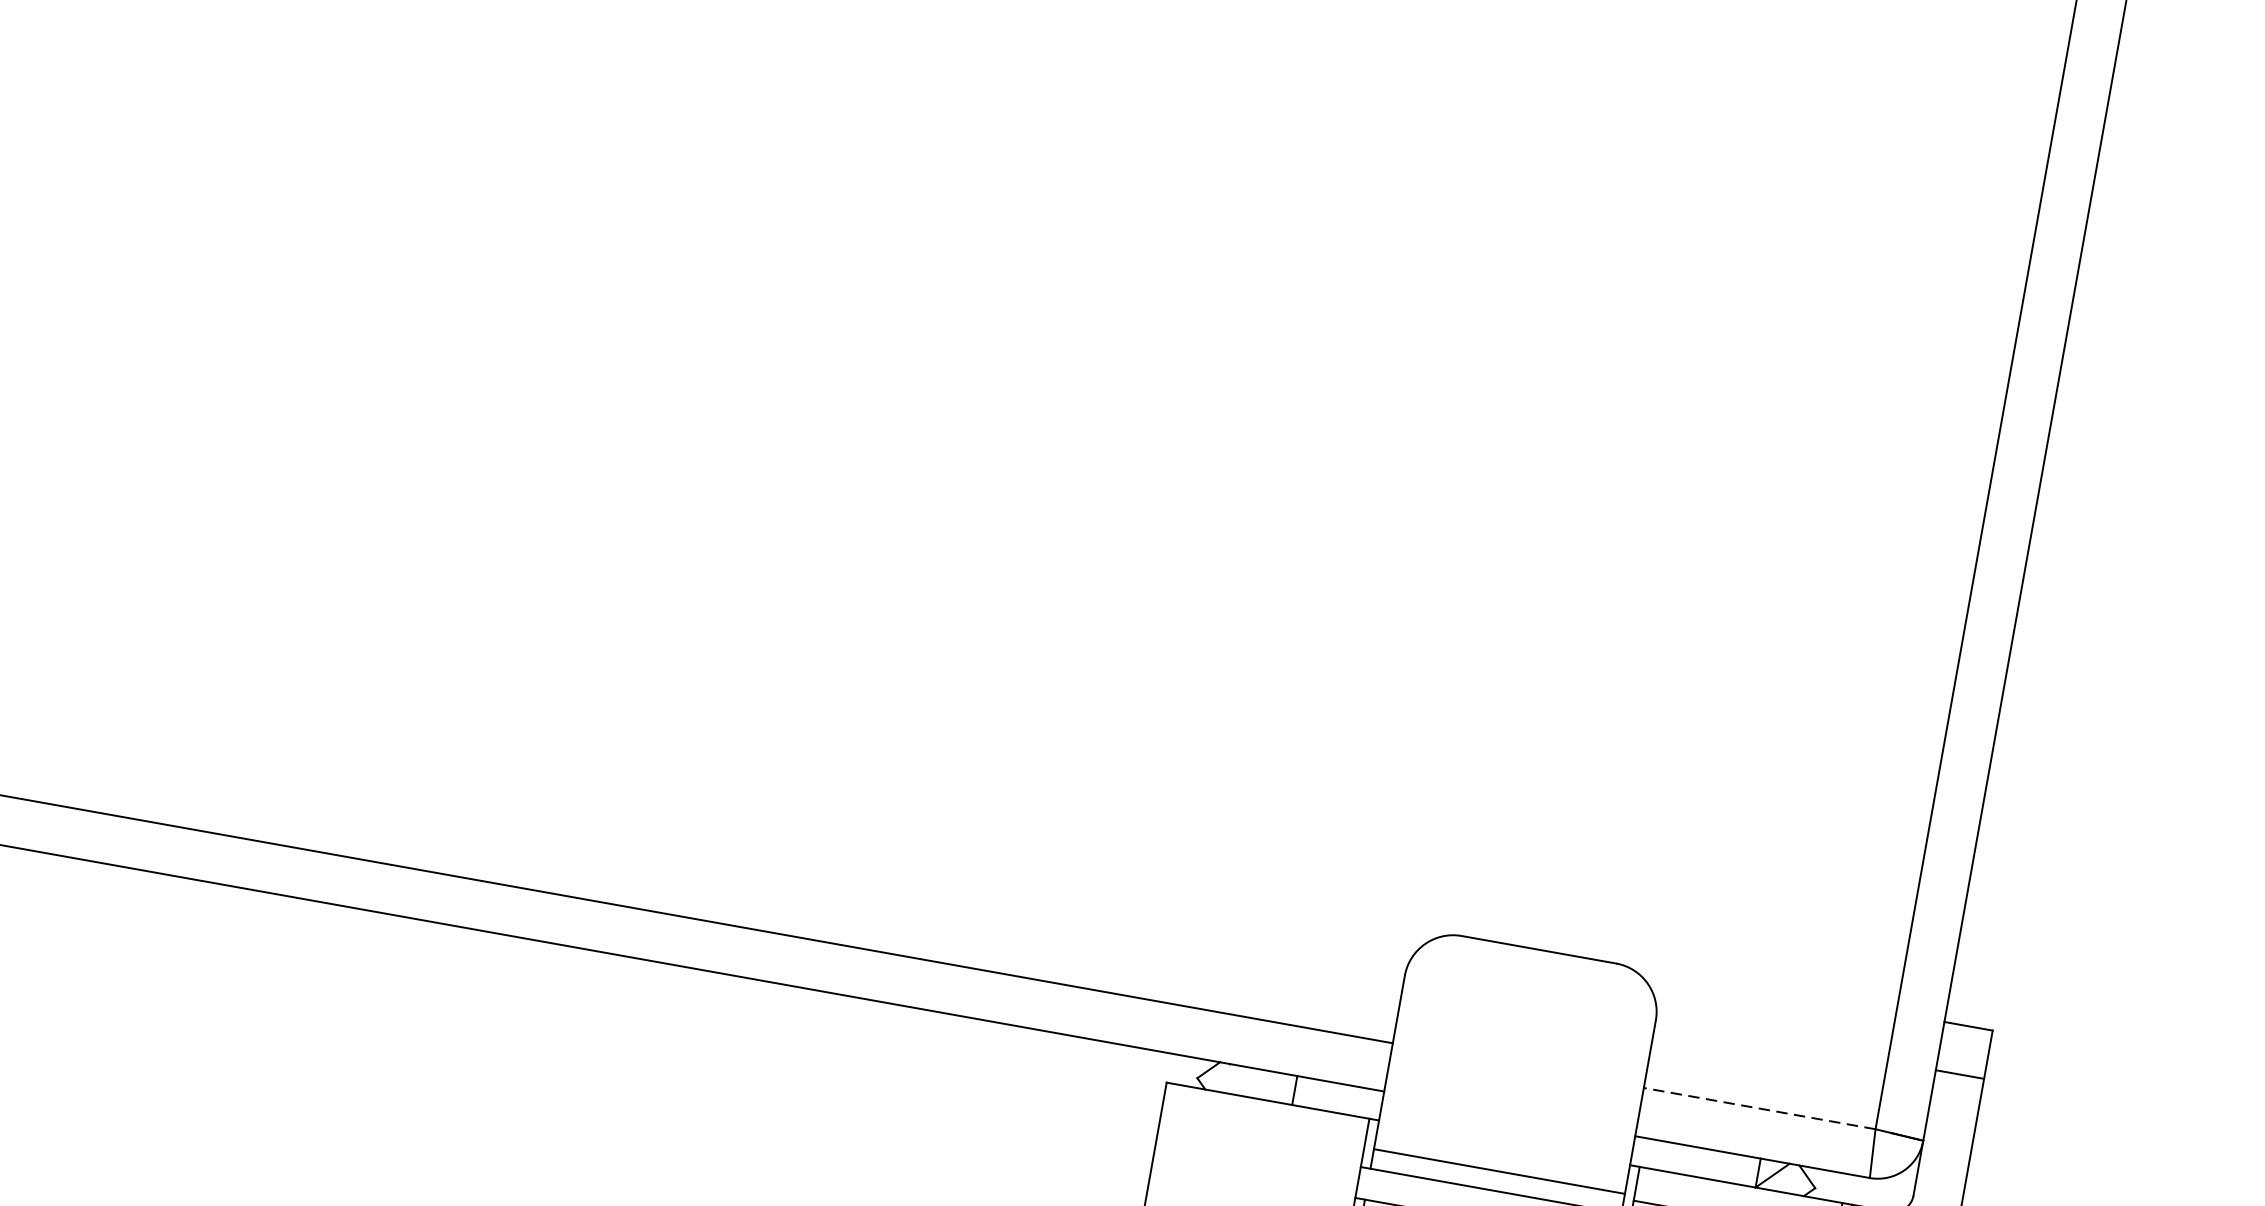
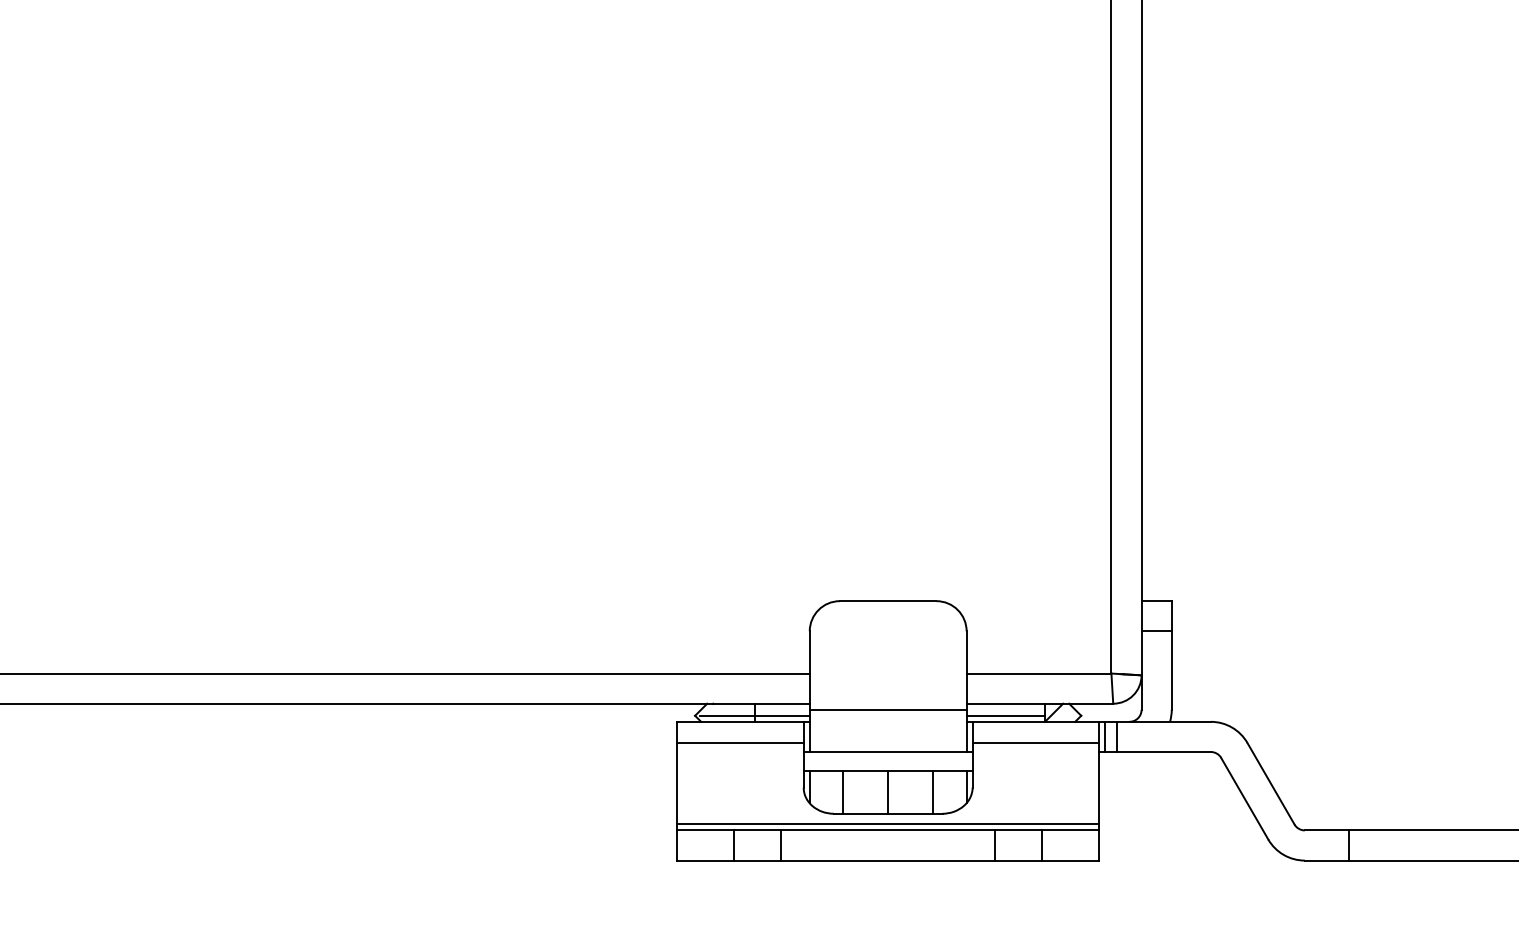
line: (1292, 1094) -> (754, 715), added
line: (1758, 1108) -> (1038, 673), dashed -> solid
line: (1262, 1133) -> (740, 742), added
line: (1694, 1166) -> (1005, 715), added
line: (1498, 1170) -> (887, 709), moved

